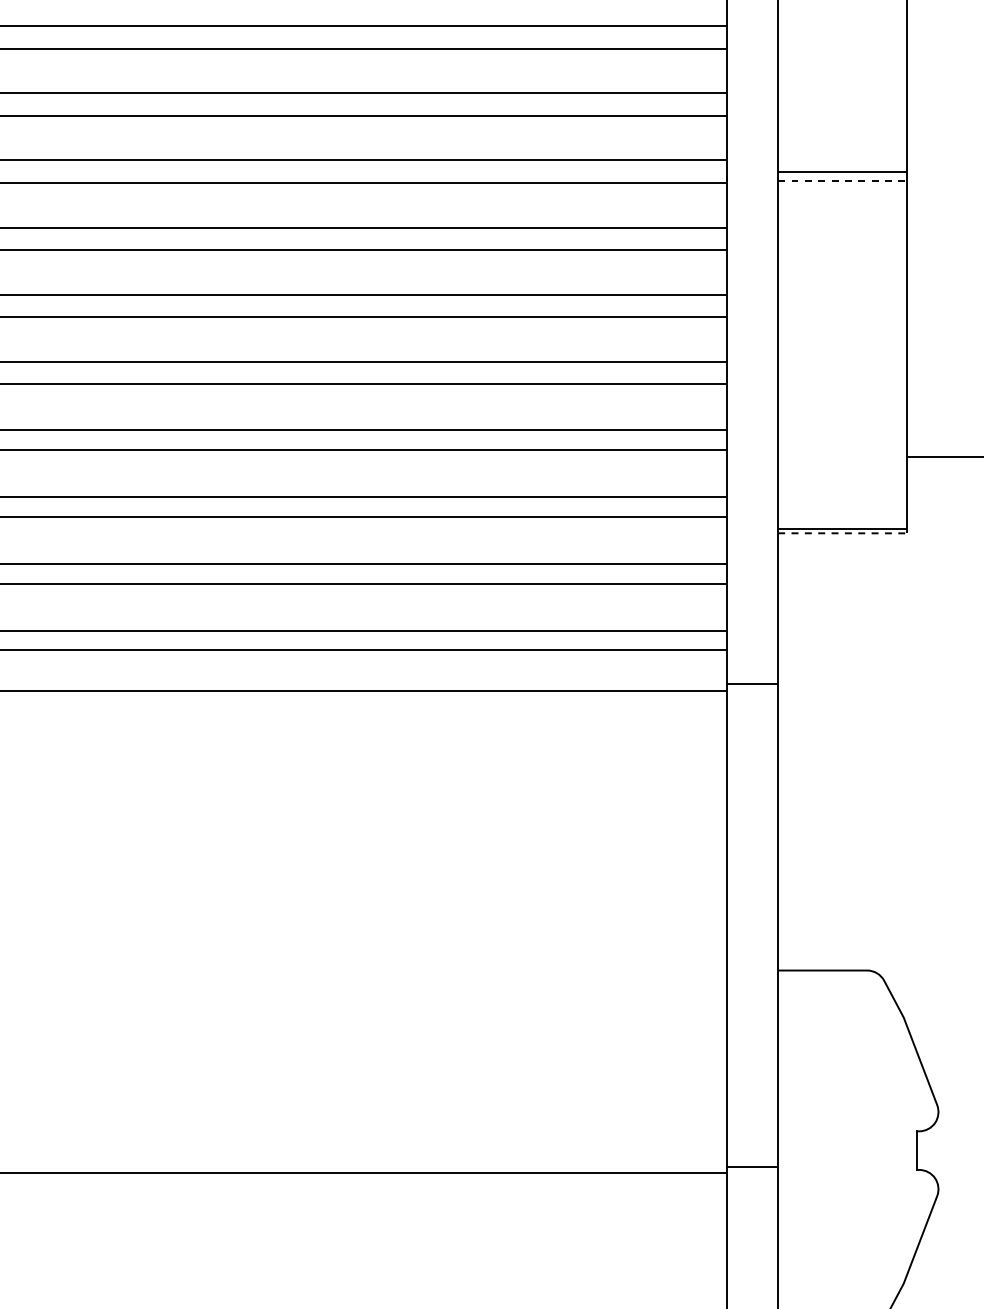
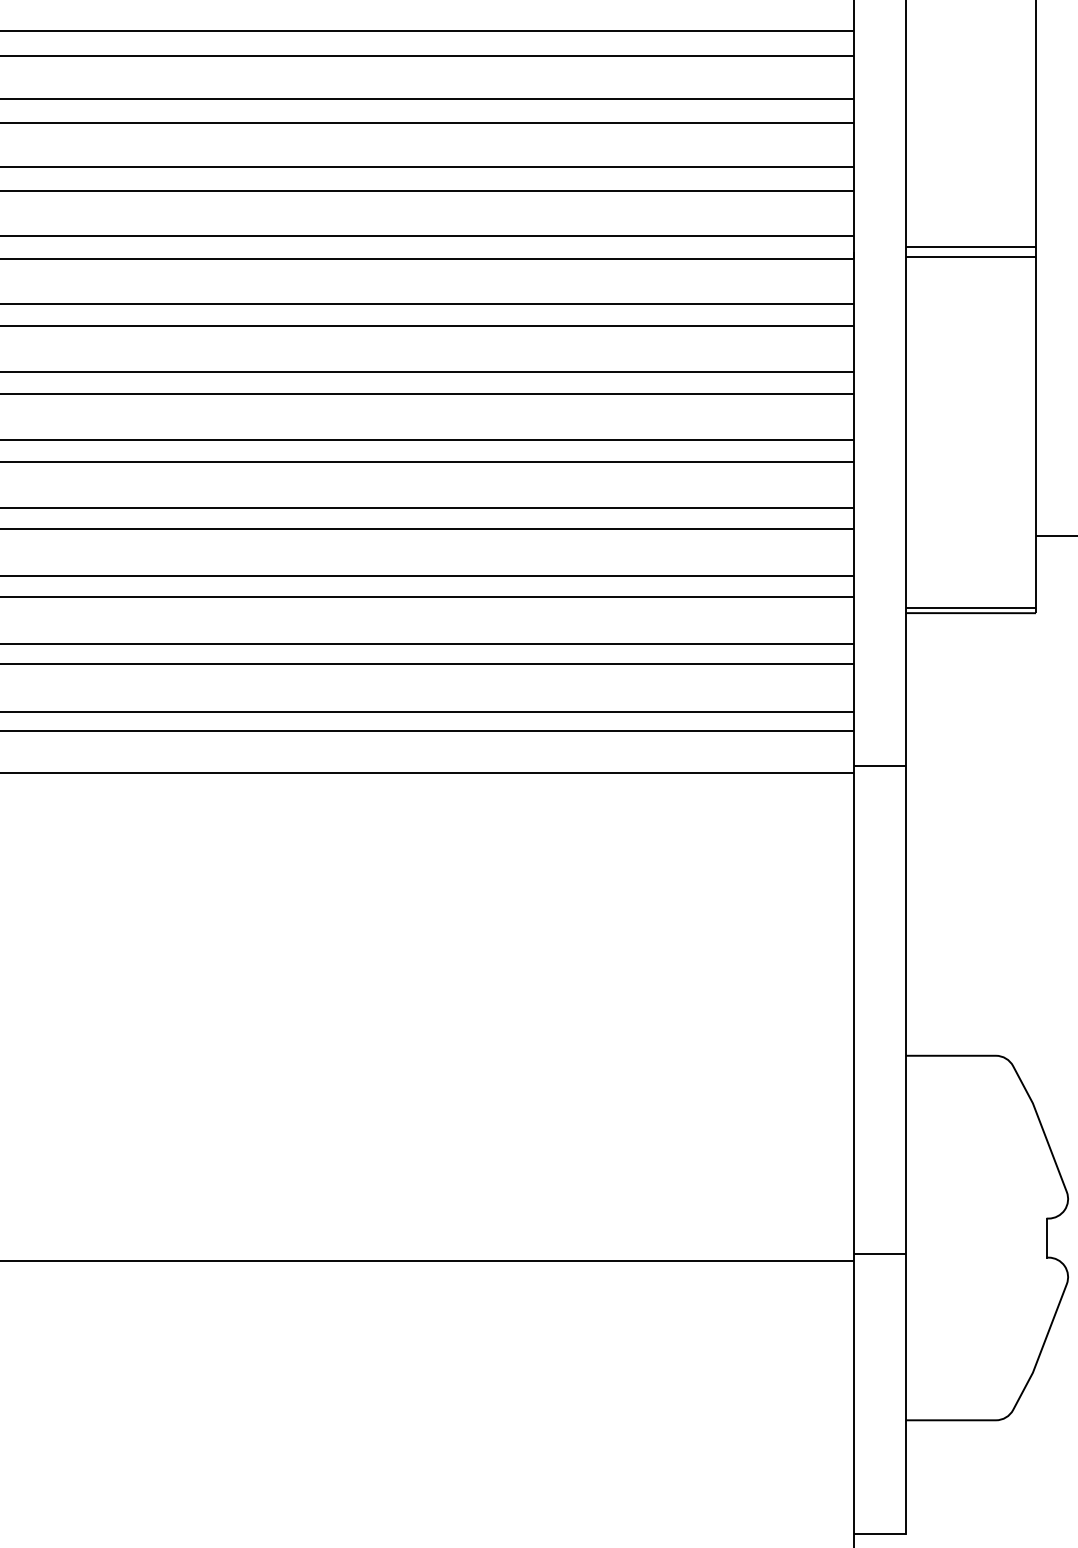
line: (843, 181) -> (971, 256), dashed -> solid
line: (843, 533) -> (971, 613), dashed -> solid

